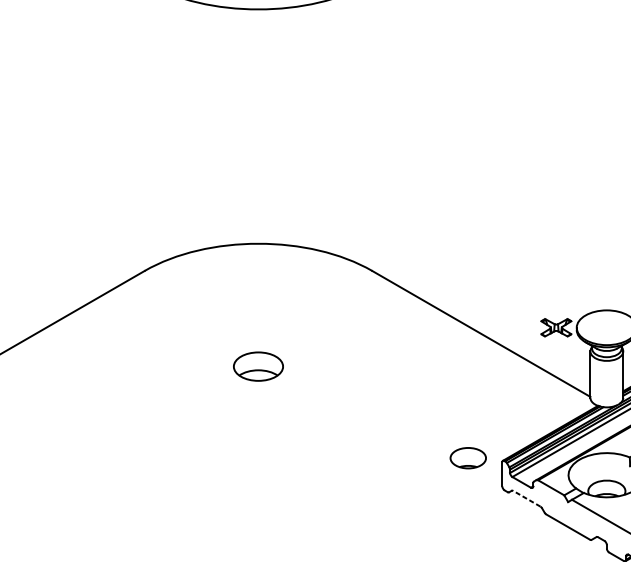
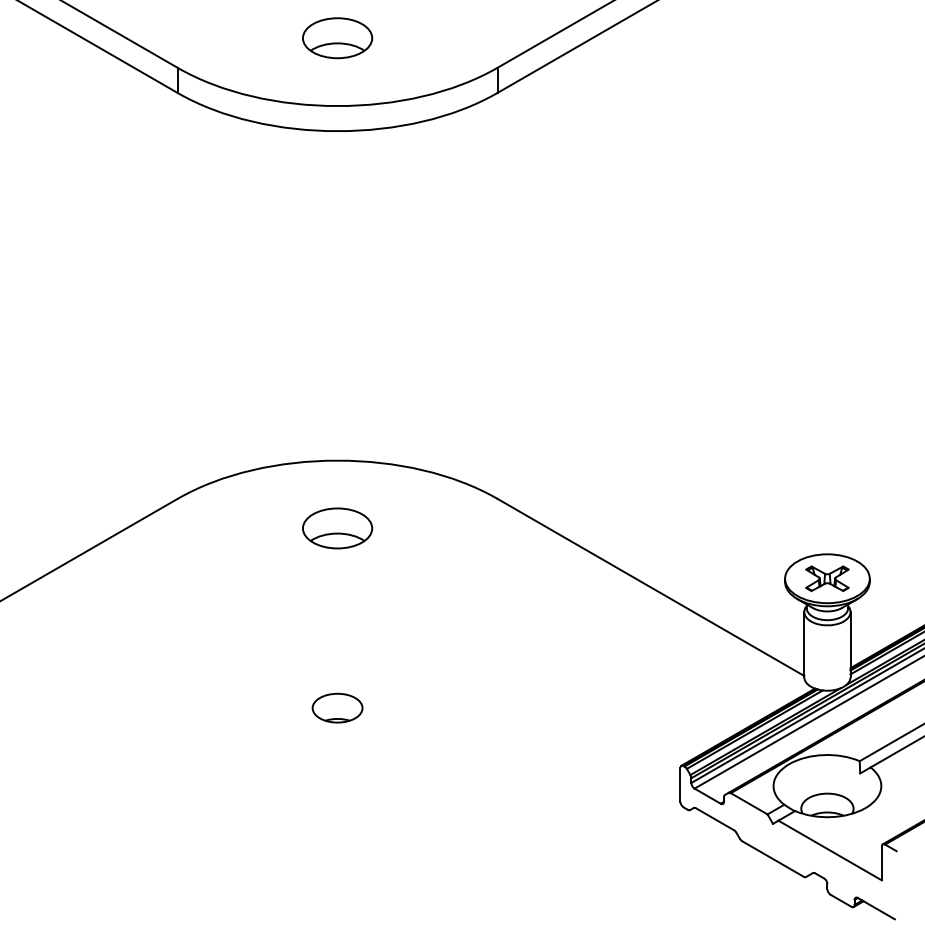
part: (556, 327) -> (827, 578), moved
part: (258, 366) -> (337, 528), moved
part: (468, 457) -> (337, 707), moved
line: (526, 498) -> (714, 819), dashed -> solid

